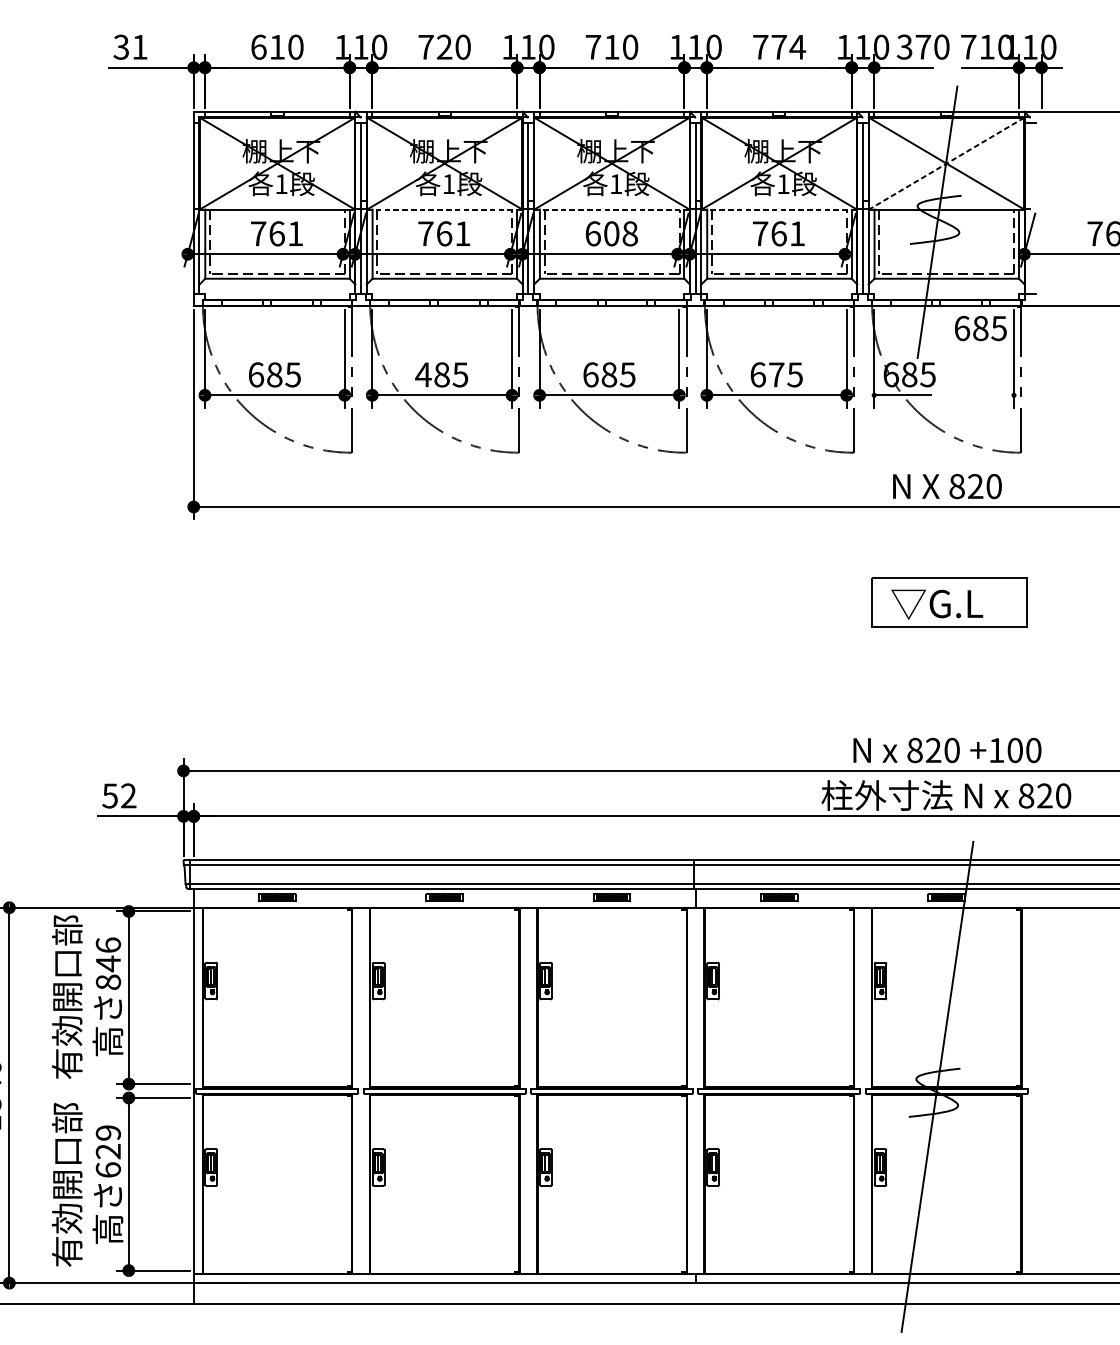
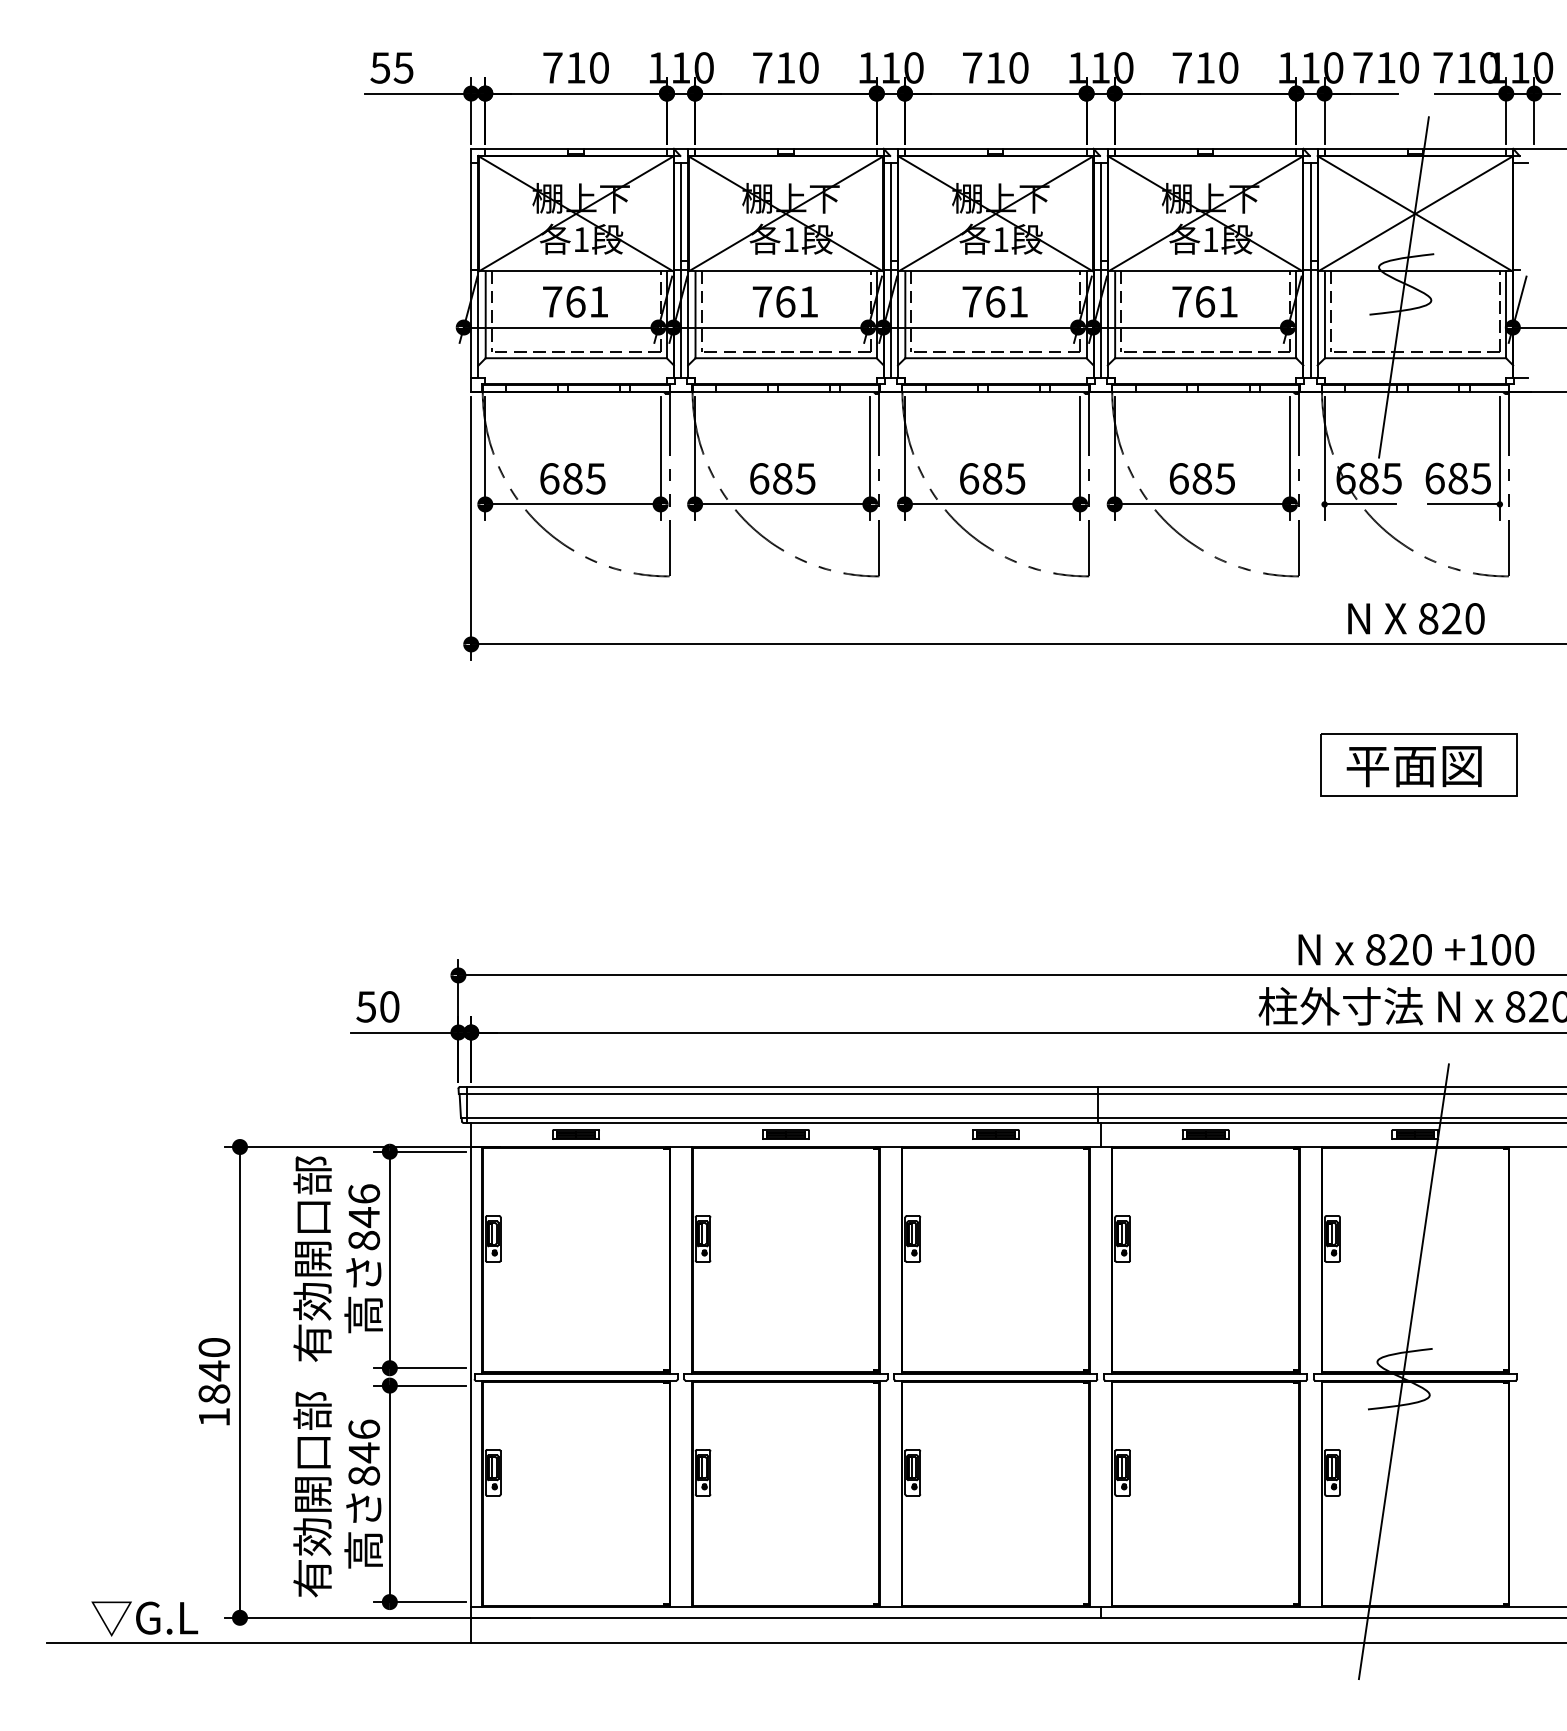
text: (130, 46) -> (391, 67), 31 -> 55
text: (258, 46) -> (552, 67), 610 -> 710
text: (444, 46) -> (785, 67), 720 -> 710
text: (788, 46) -> (1217, 67), 774 -> 710
text: (913, 46) -> (1373, 67), 370 -> 710
line: (945, 164) -> (1414, 214), dashed -> solid
line: (445, 209) -> (786, 271), dashed -> solid
line: (612, 209) -> (996, 271), dashed -> solid
line: (780, 209) -> (1206, 271), dashed -> solid
text: (611, 233) -> (995, 301), 608 -> 761
text: (980, 328) -> (1457, 478), moved
text: (422, 374) -> (758, 478), 485 -> 685
text: (776, 374) -> (1201, 478), 675 -> 685
line: (984, 395) -> (1463, 504), added
text: (945, 604) -> (1413, 766), ▽G.L -> 平面図
text: (128, 795) -> (389, 1006), 52 -> 50
text: (108, 1151) -> (364, 1452), 629 -> 846

